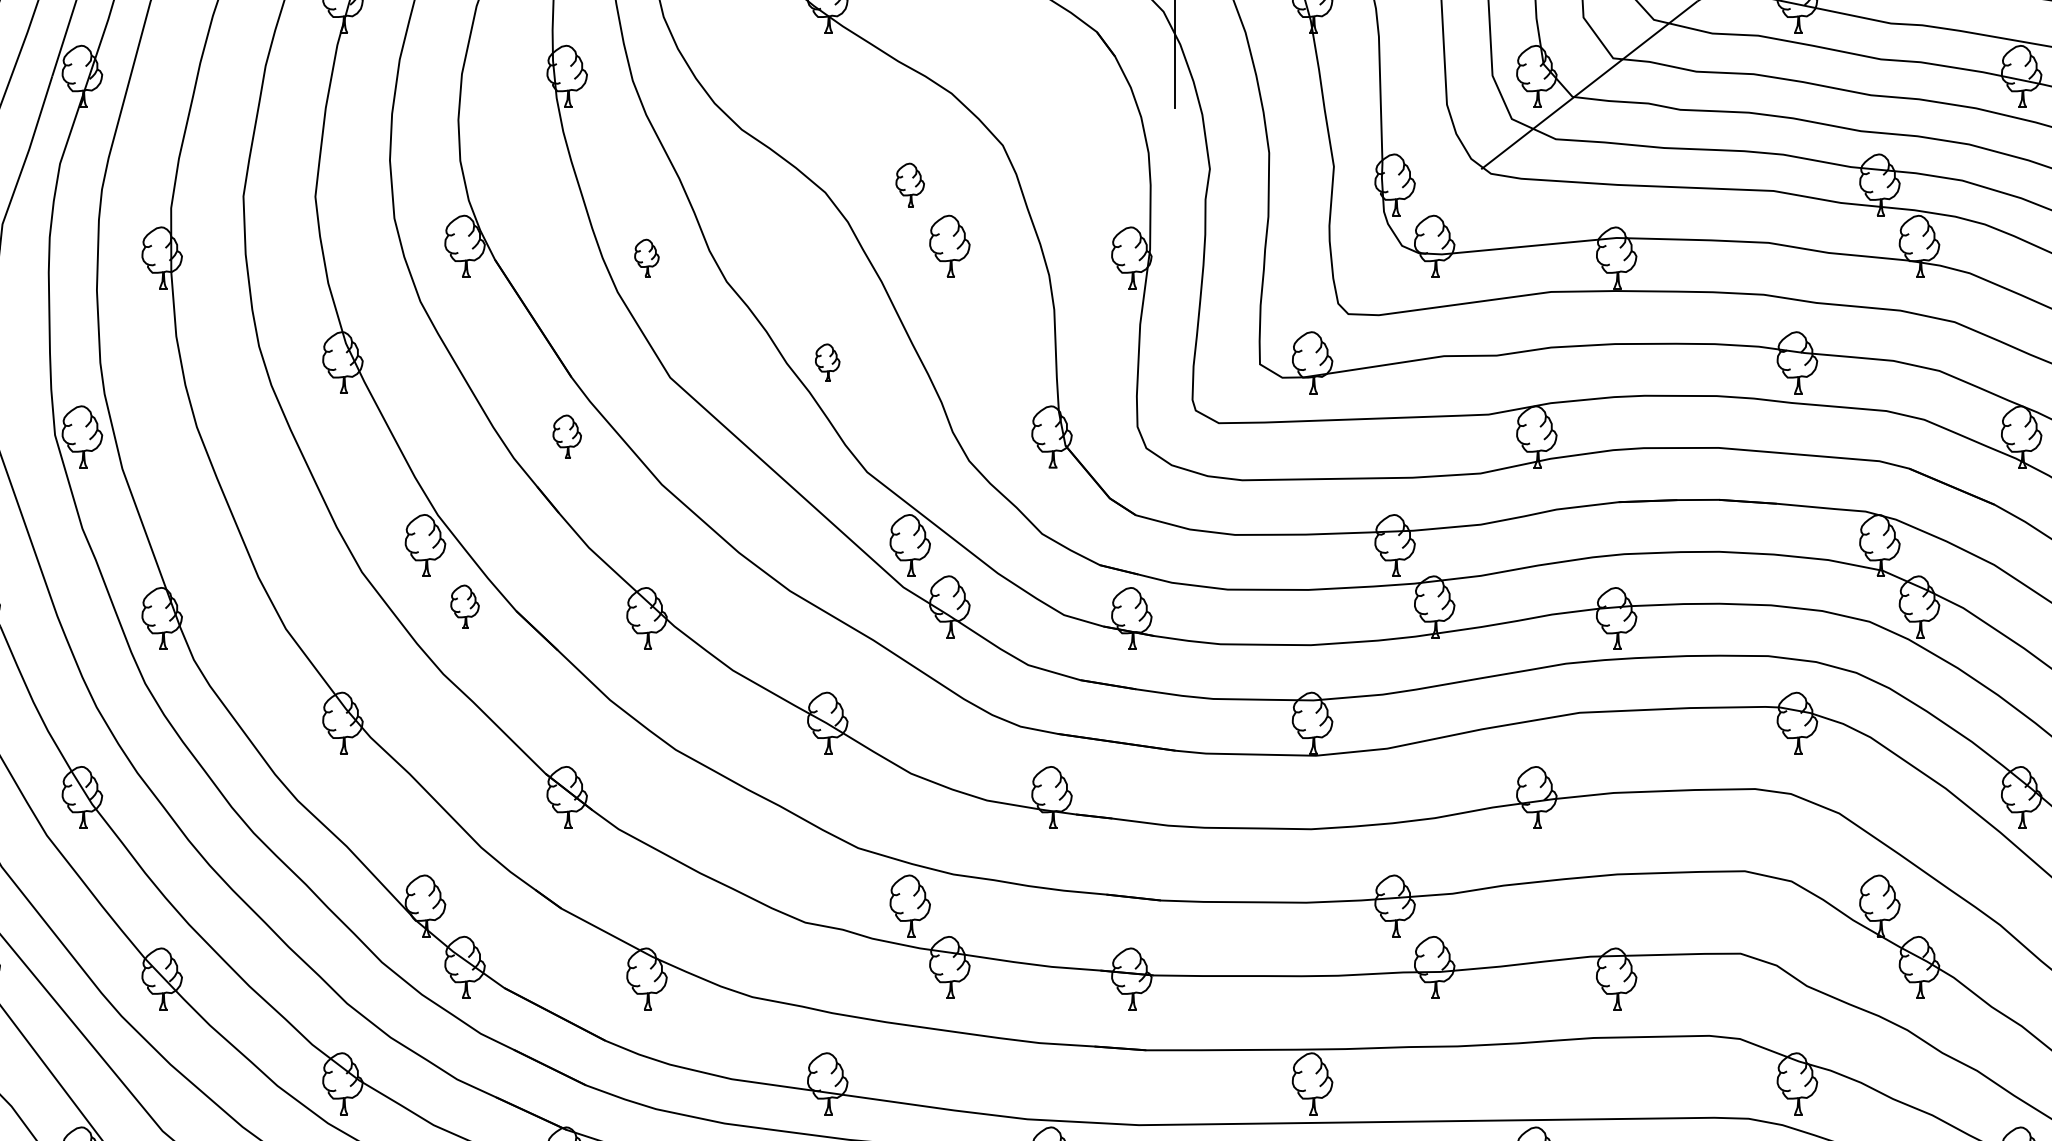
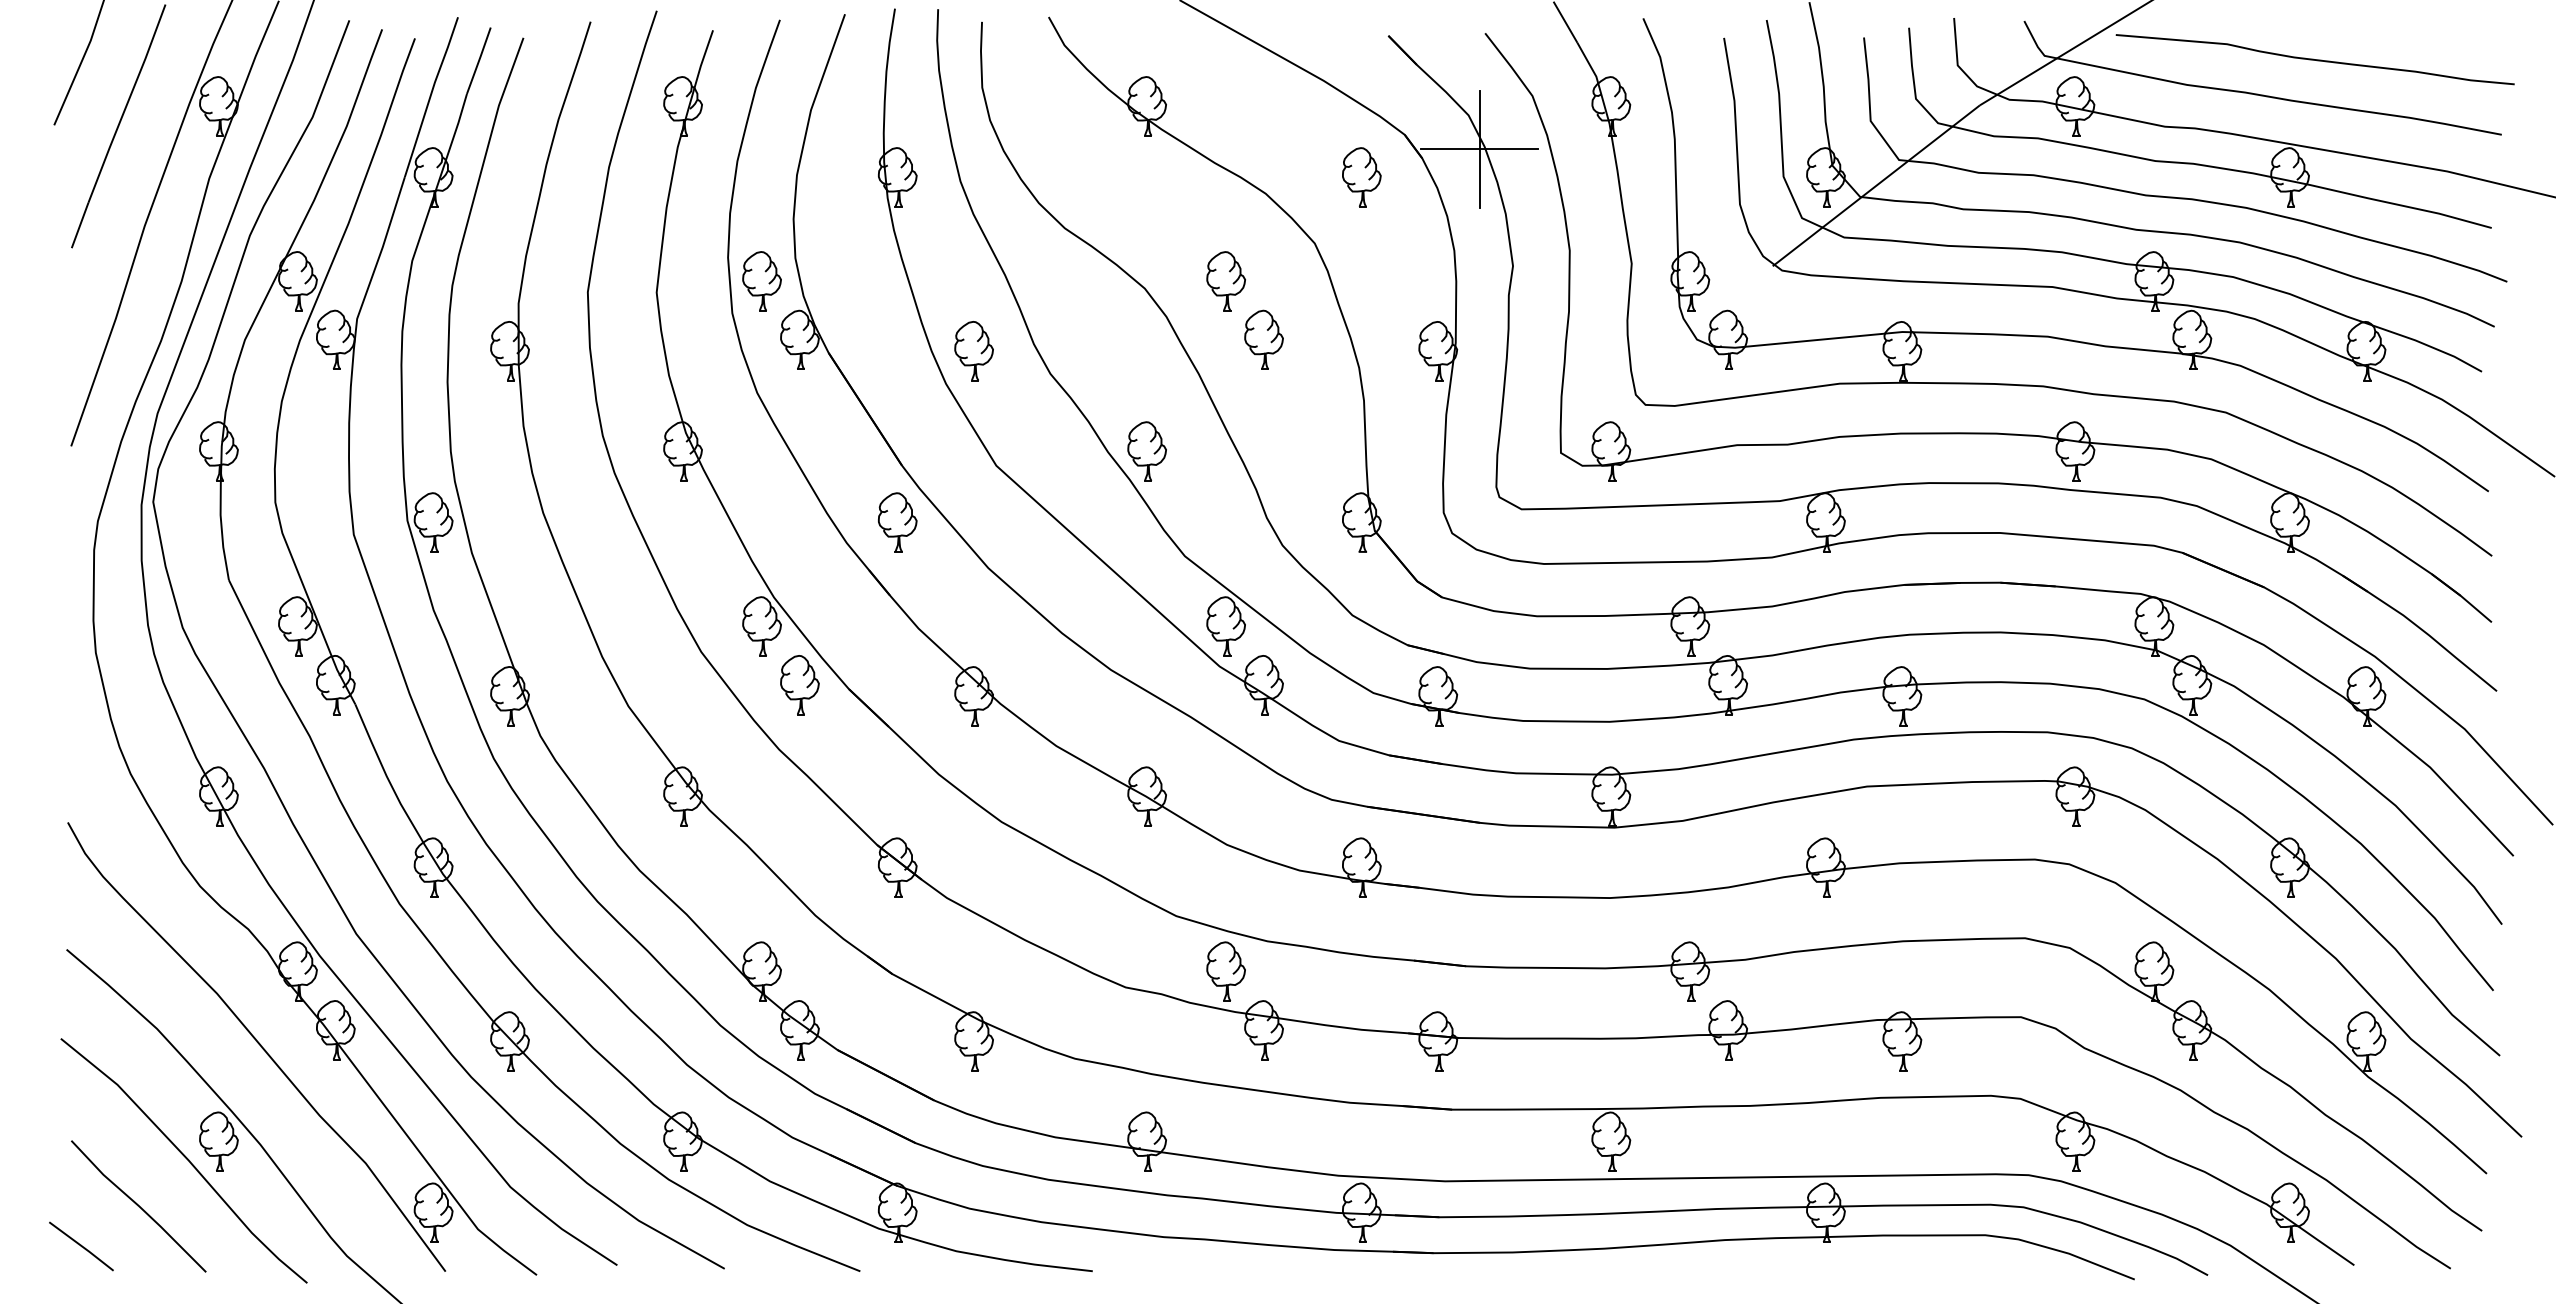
line: (1174, 47) -> (1479, 149), added
part: (1051, 76) -> (1361, 177), added
part: (424, 185) -> (761, 281), added
part: (909, 185) -> (1225, 281), size x1.43
part: (646, 258) -> (973, 351), size x1.67
part: (827, 362) -> (1146, 451), size x1.67
part: (566, 436) -> (897, 522), size x1.43
part: (464, 607) -> (799, 685), size x1.43

